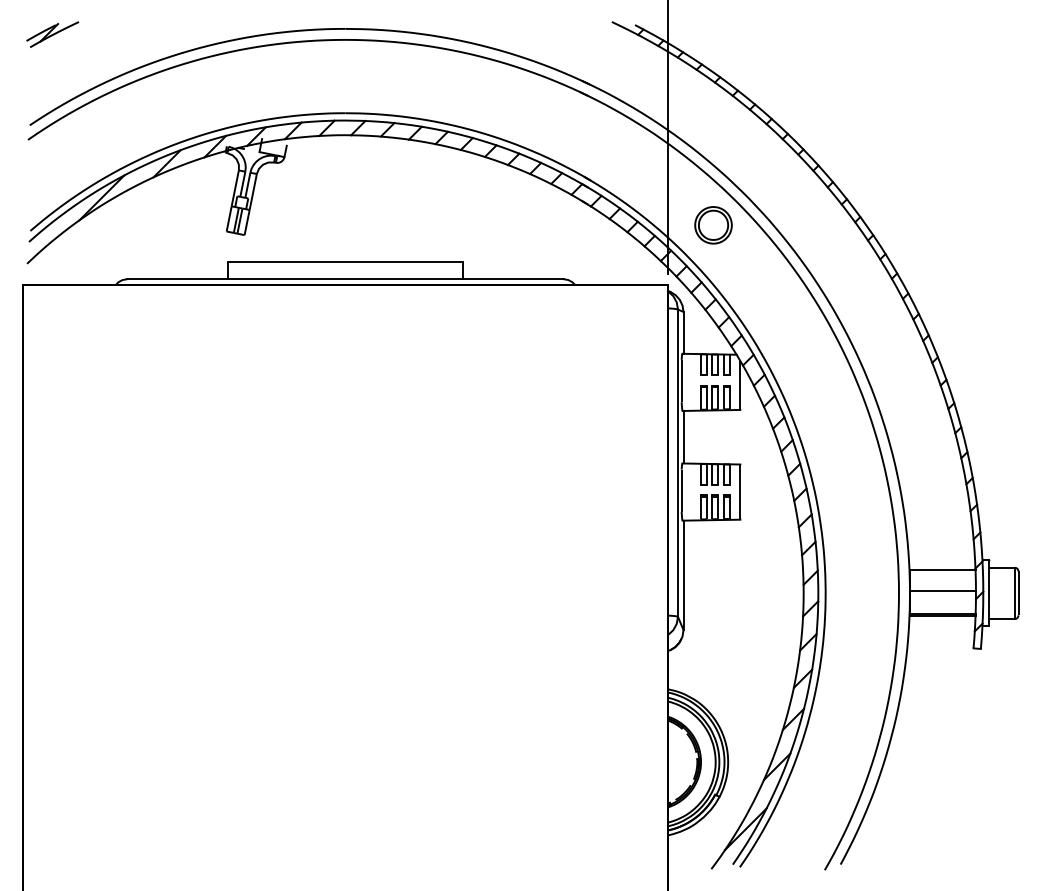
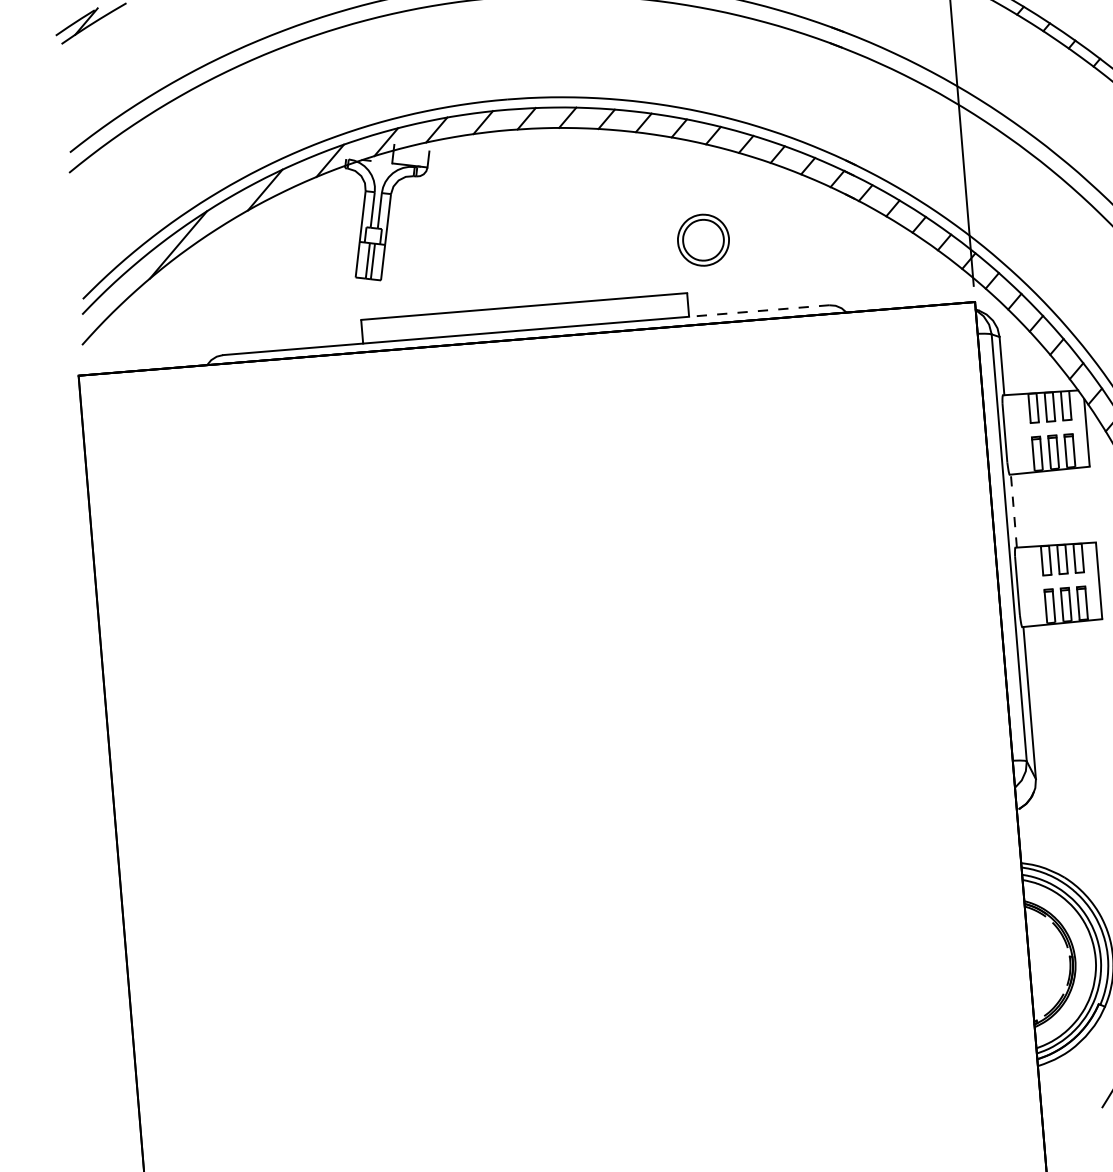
part: (713, 225) -> (703, 240), moved
line: (512, 279) -> (758, 311), solid -> dashed
line: (683, 436) -> (1013, 510), solid -> dashed

